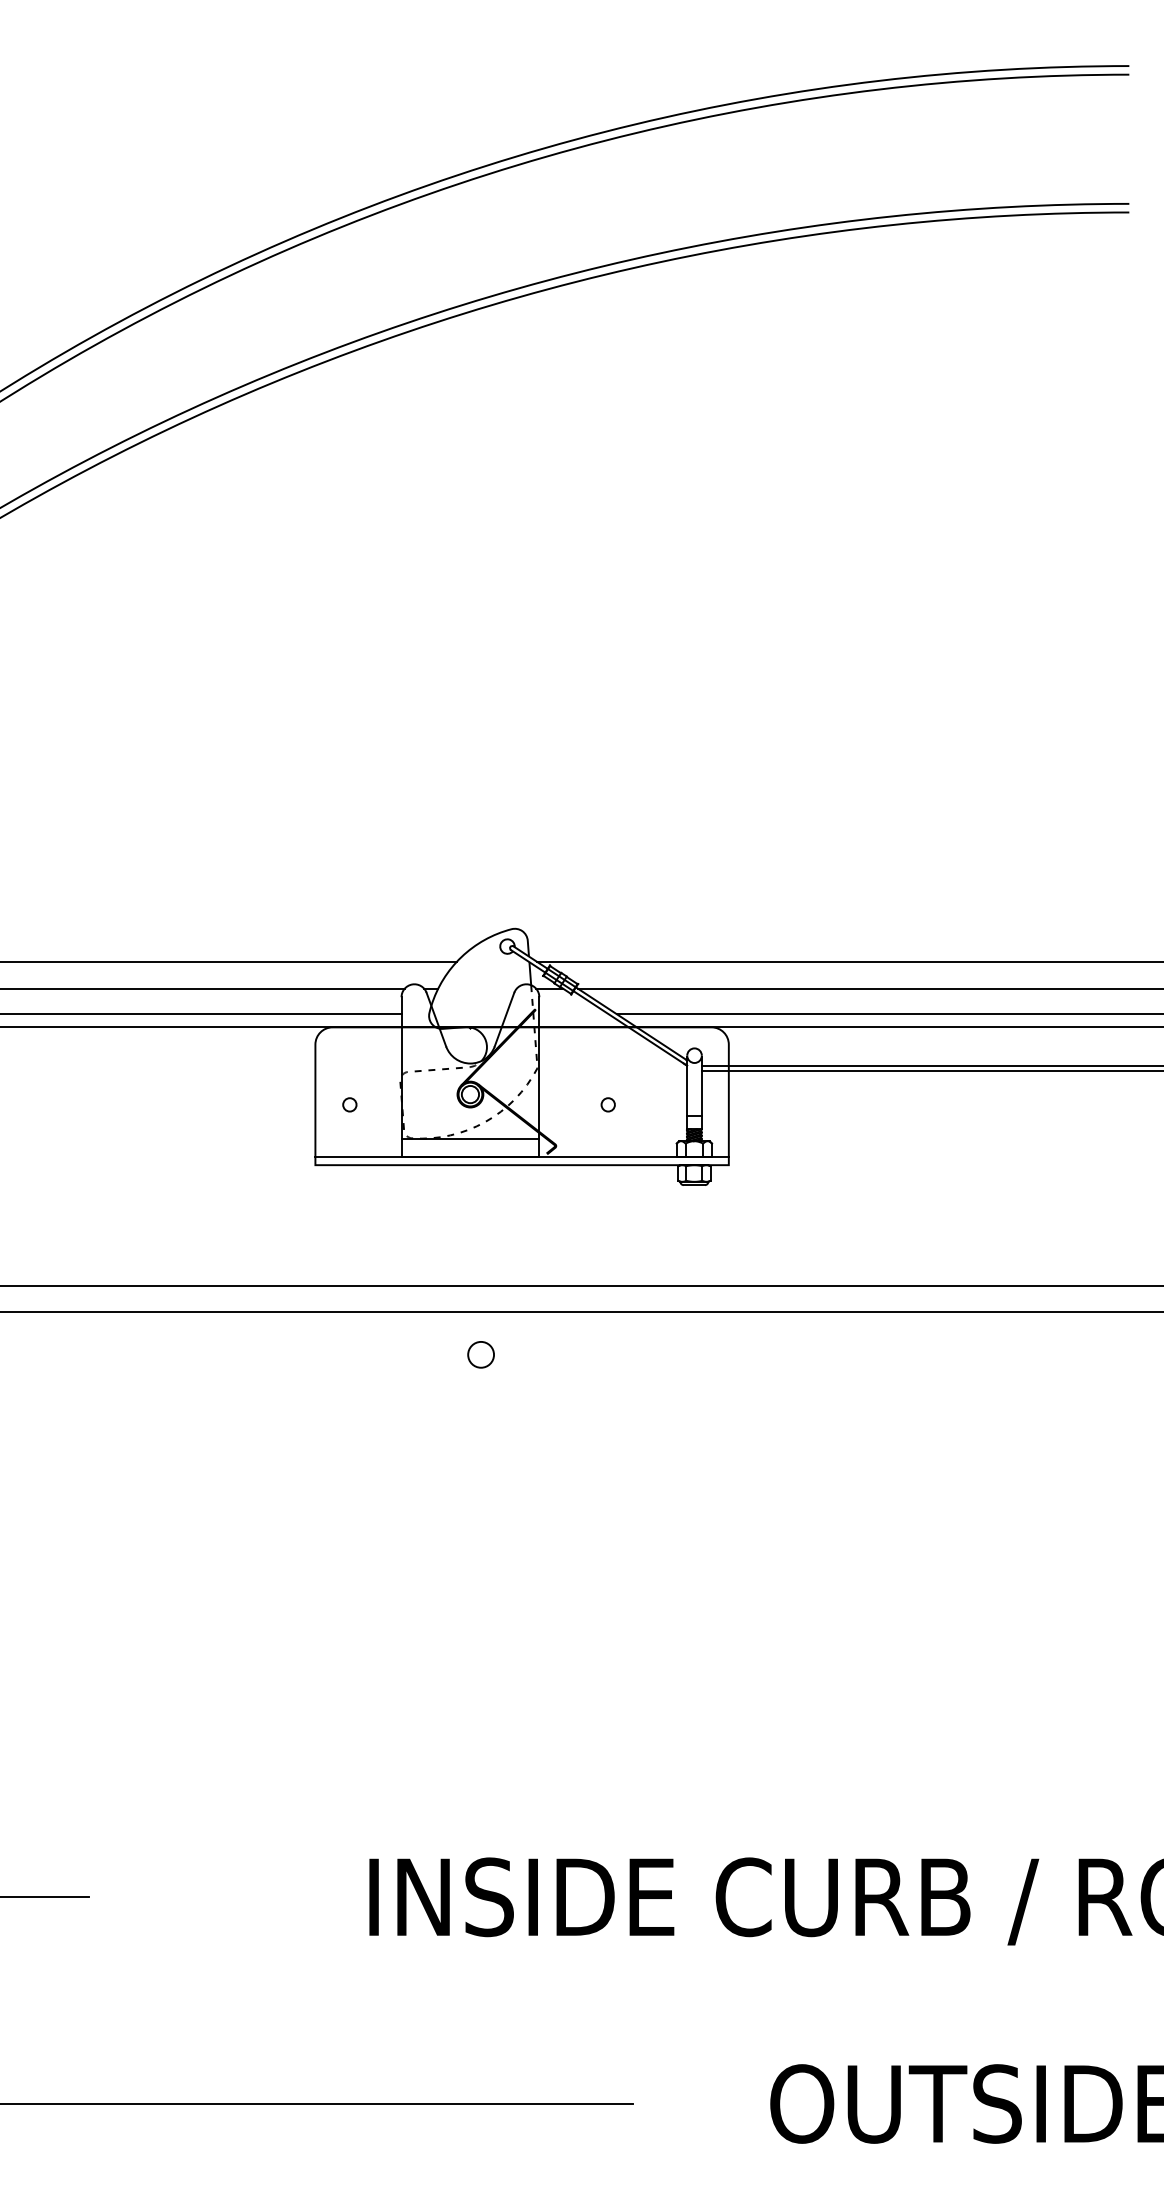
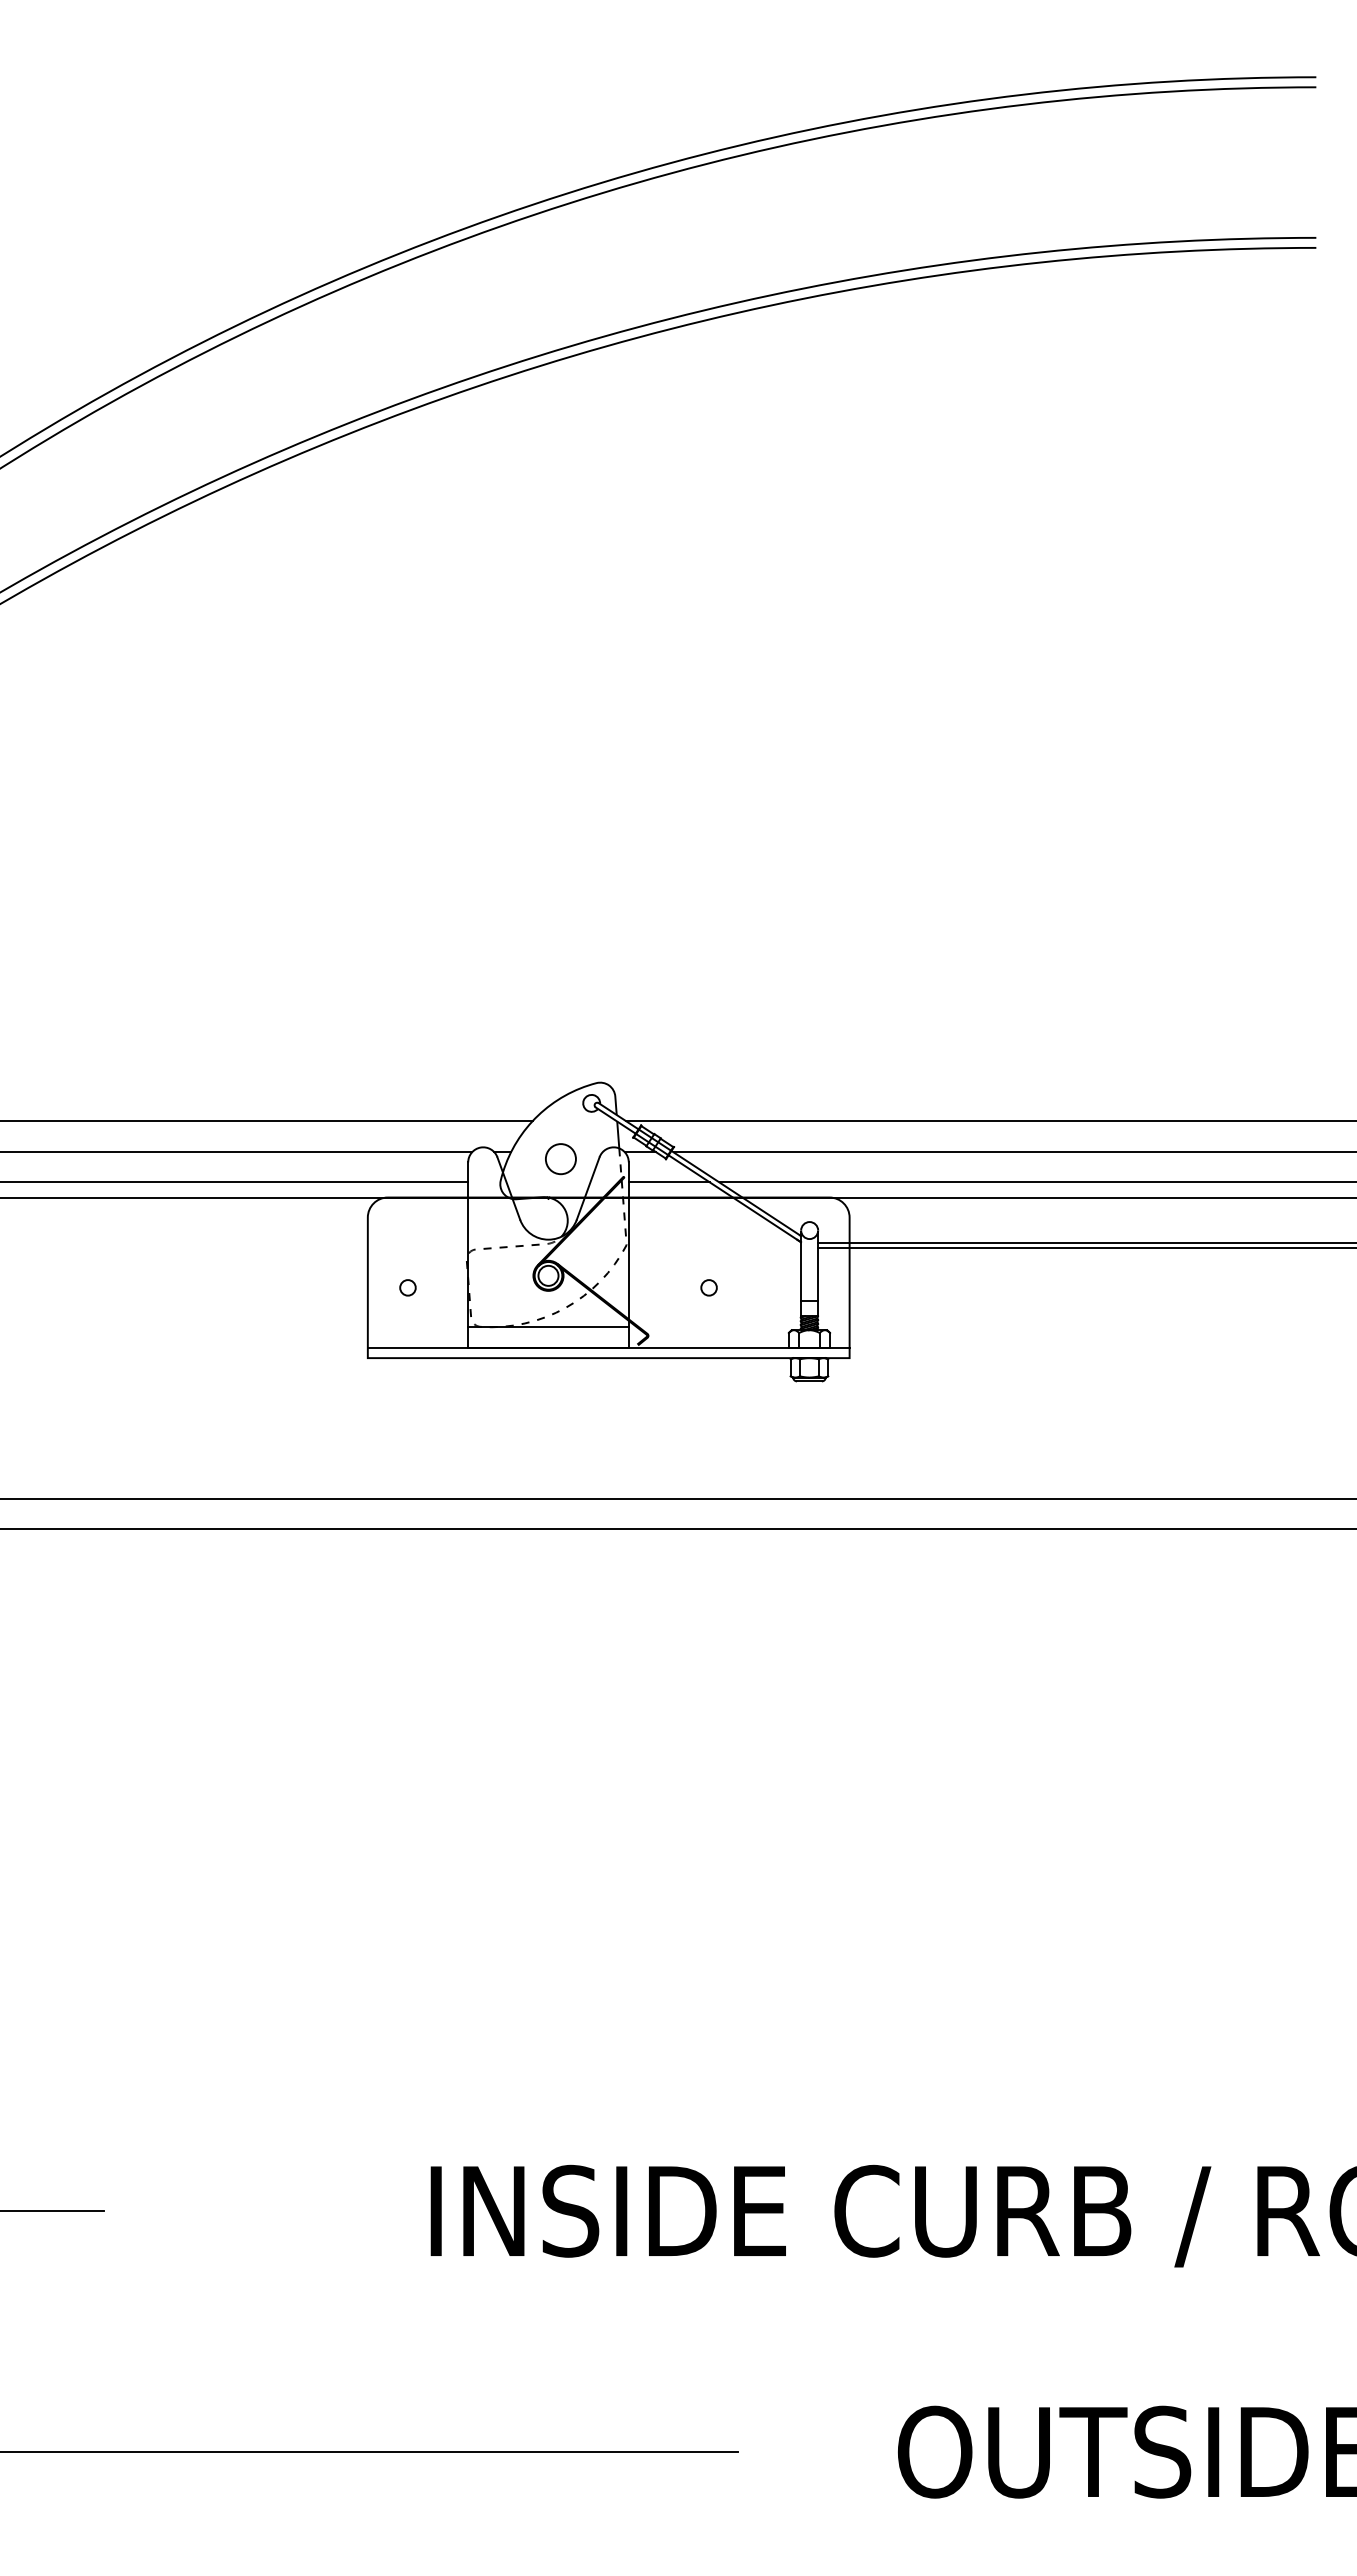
line: (573, 1014) -> (668, 1182), added
circle: (480, 1355) -> (560, 1159), moved

